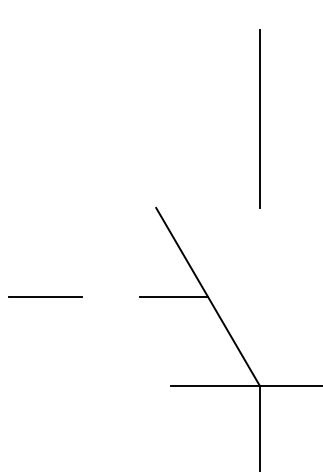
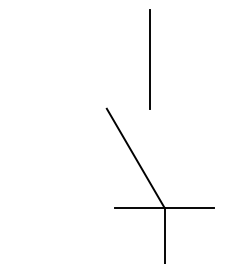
line: (259, 119) -> (149, 59), moved
line: (46, 297) -> (45, 158), removed
line: (173, 297) -> (116, 158), removed

